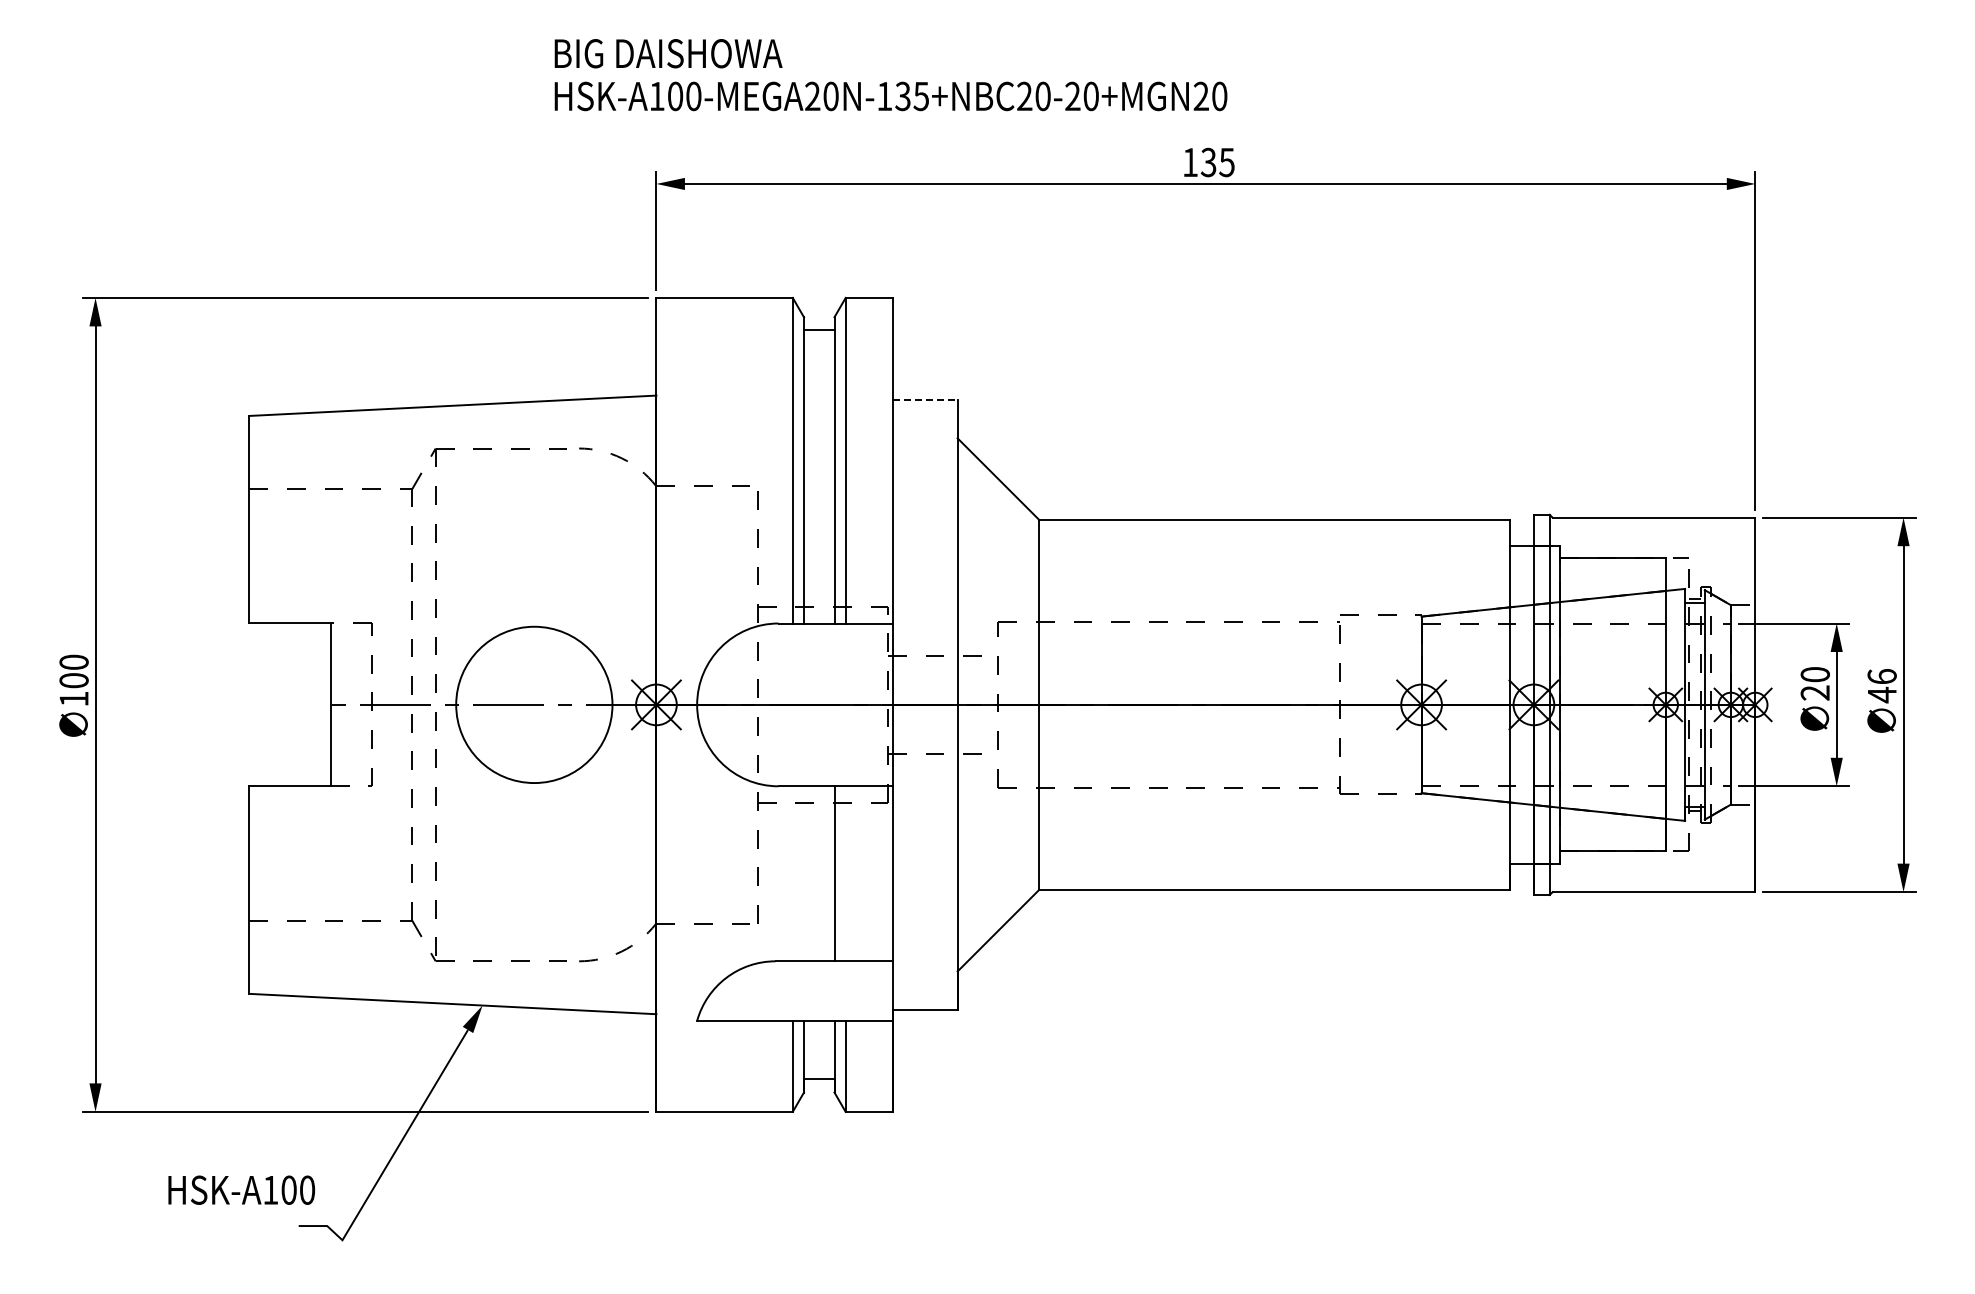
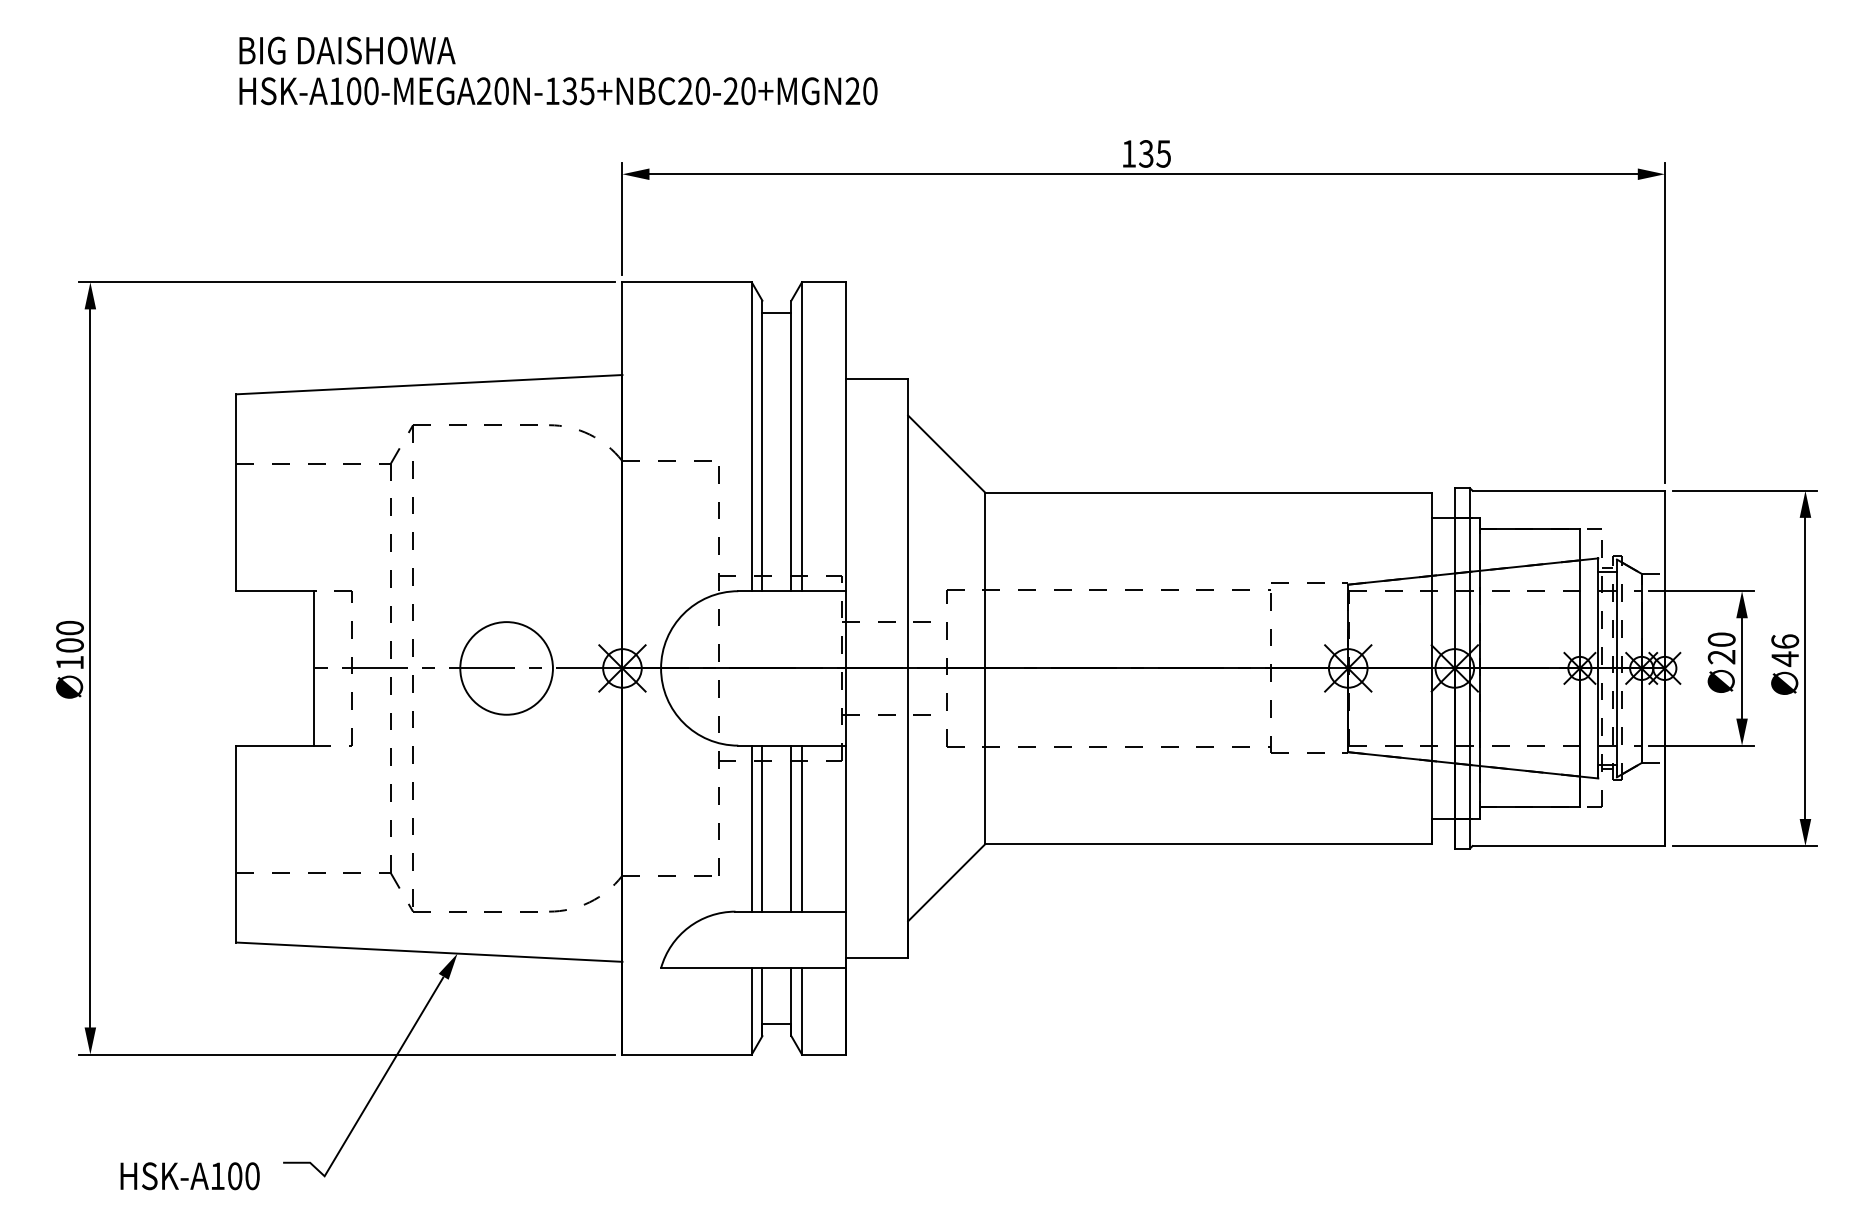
text: (890, 75) -> (558, 71), moved
line: (925, 399) -> (877, 378), dashed -> solid
circle: (534, 704) -> (506, 668), size x0.62
line: (792, 873) -> (751, 828), added
line: (803, 873) -> (761, 828), added
line: (845, 873) -> (801, 828), added
text: (241, 1189) -> (189, 1175), moved

